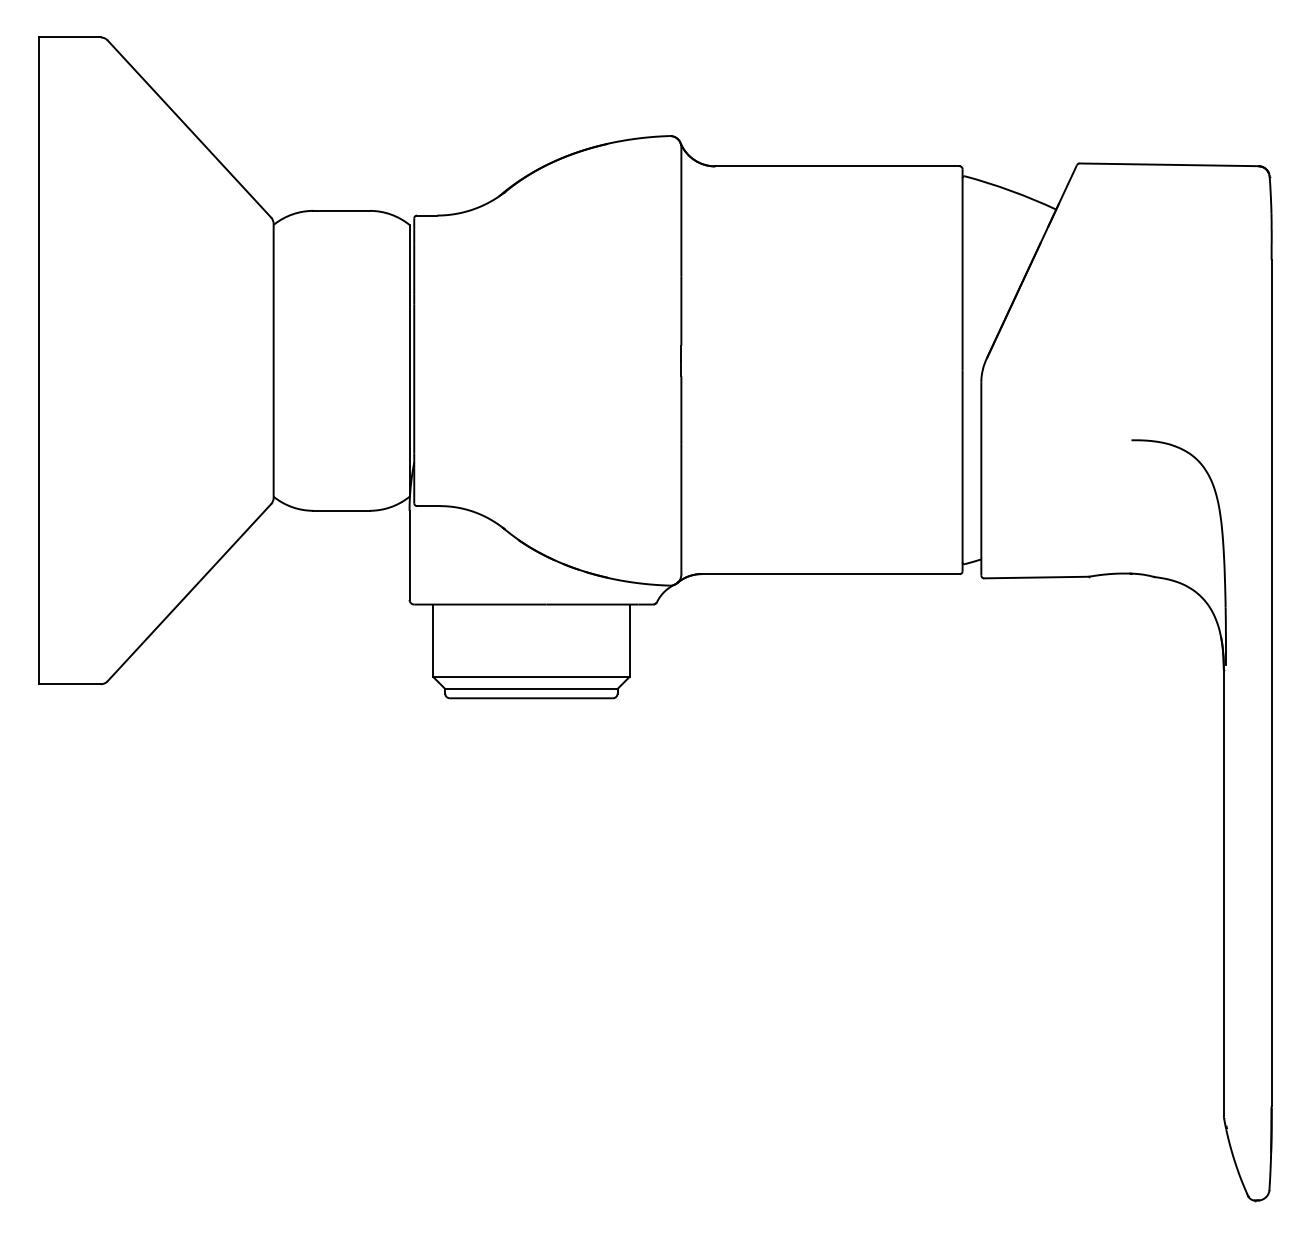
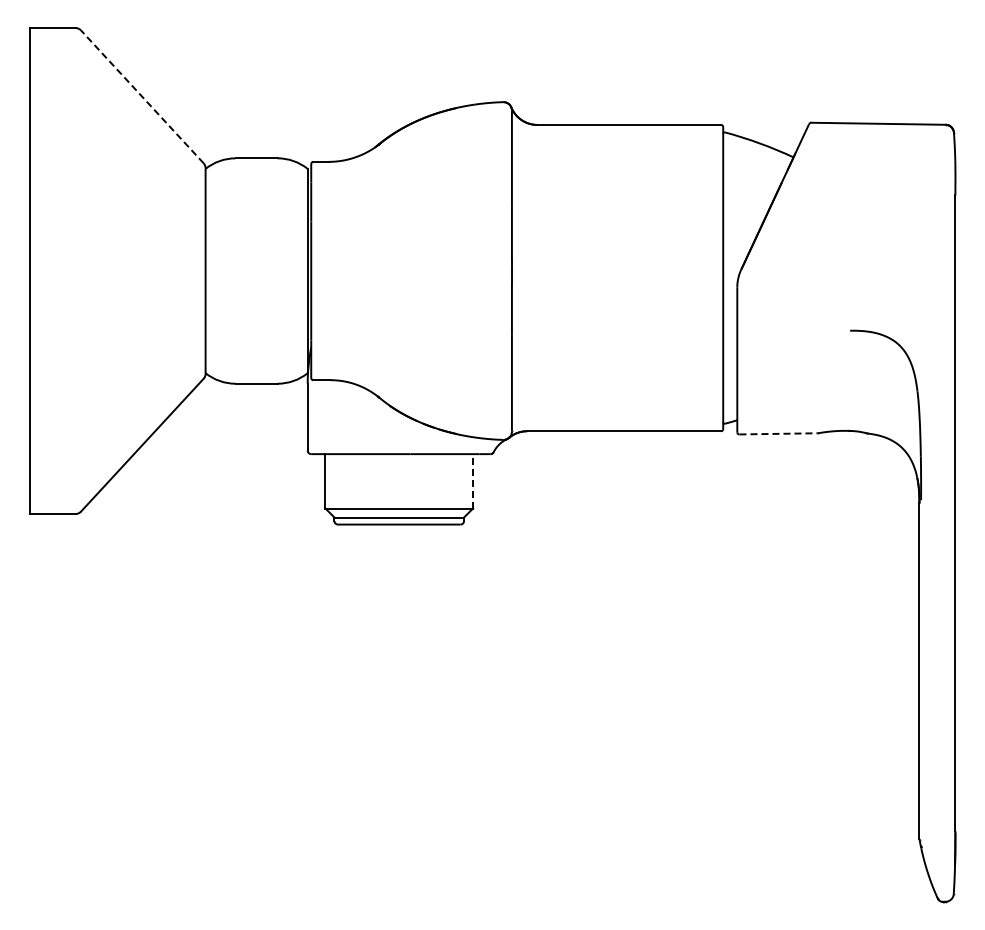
line: (189, 128) -> (142, 96), solid -> dashed
line: (1037, 577) -> (779, 433), solid -> dashed
line: (630, 639) -> (473, 480), solid -> dashed

